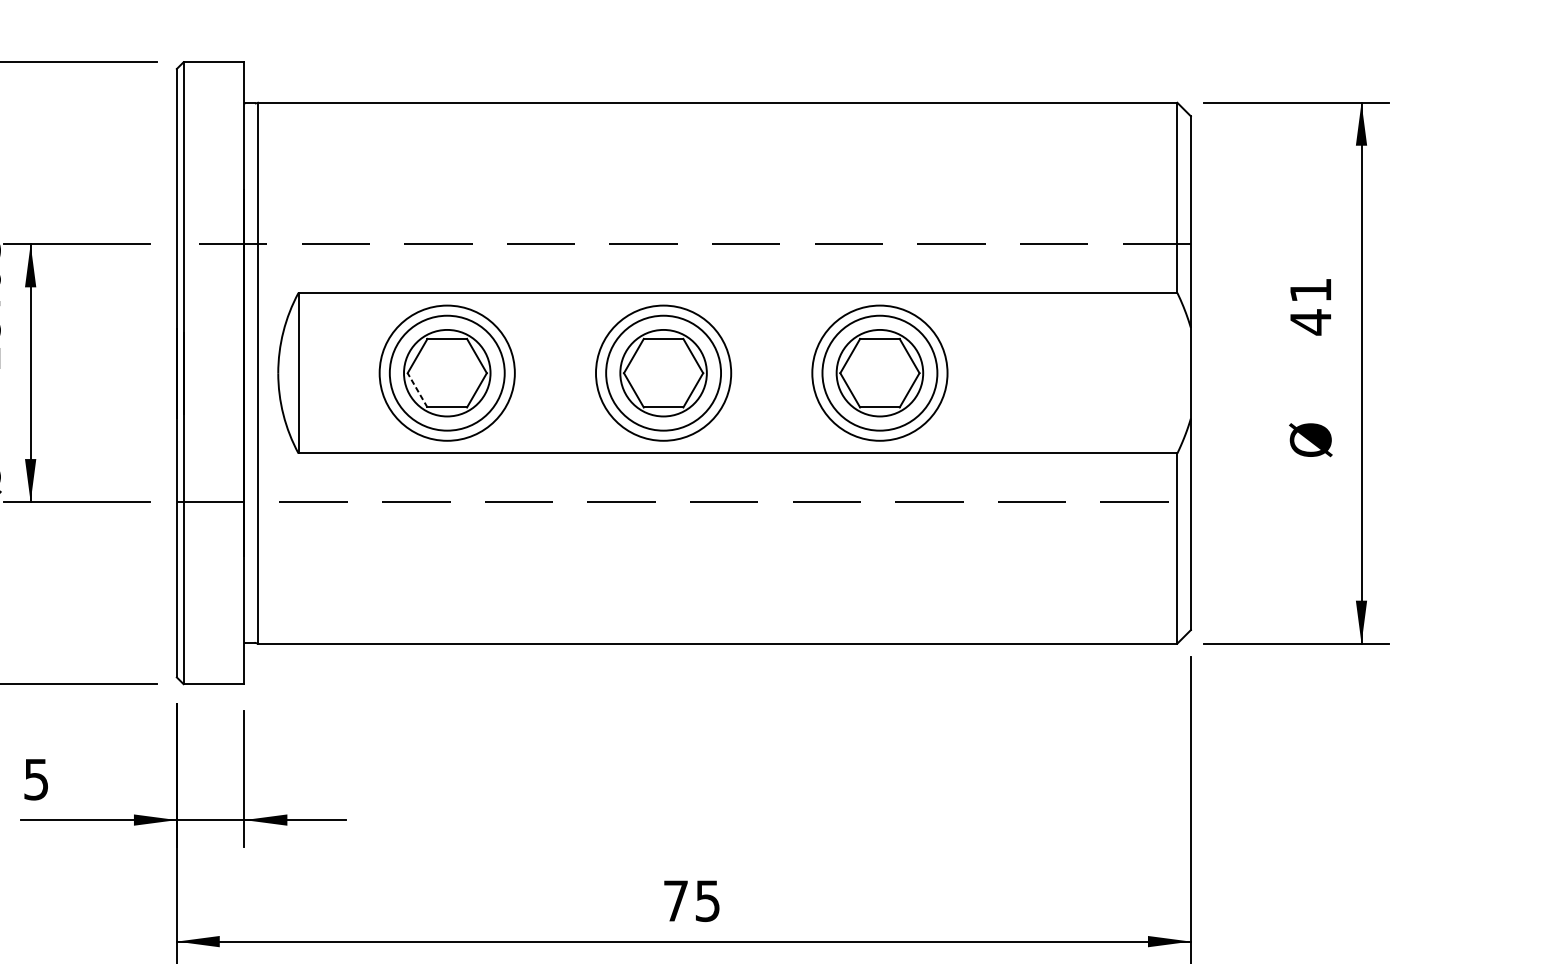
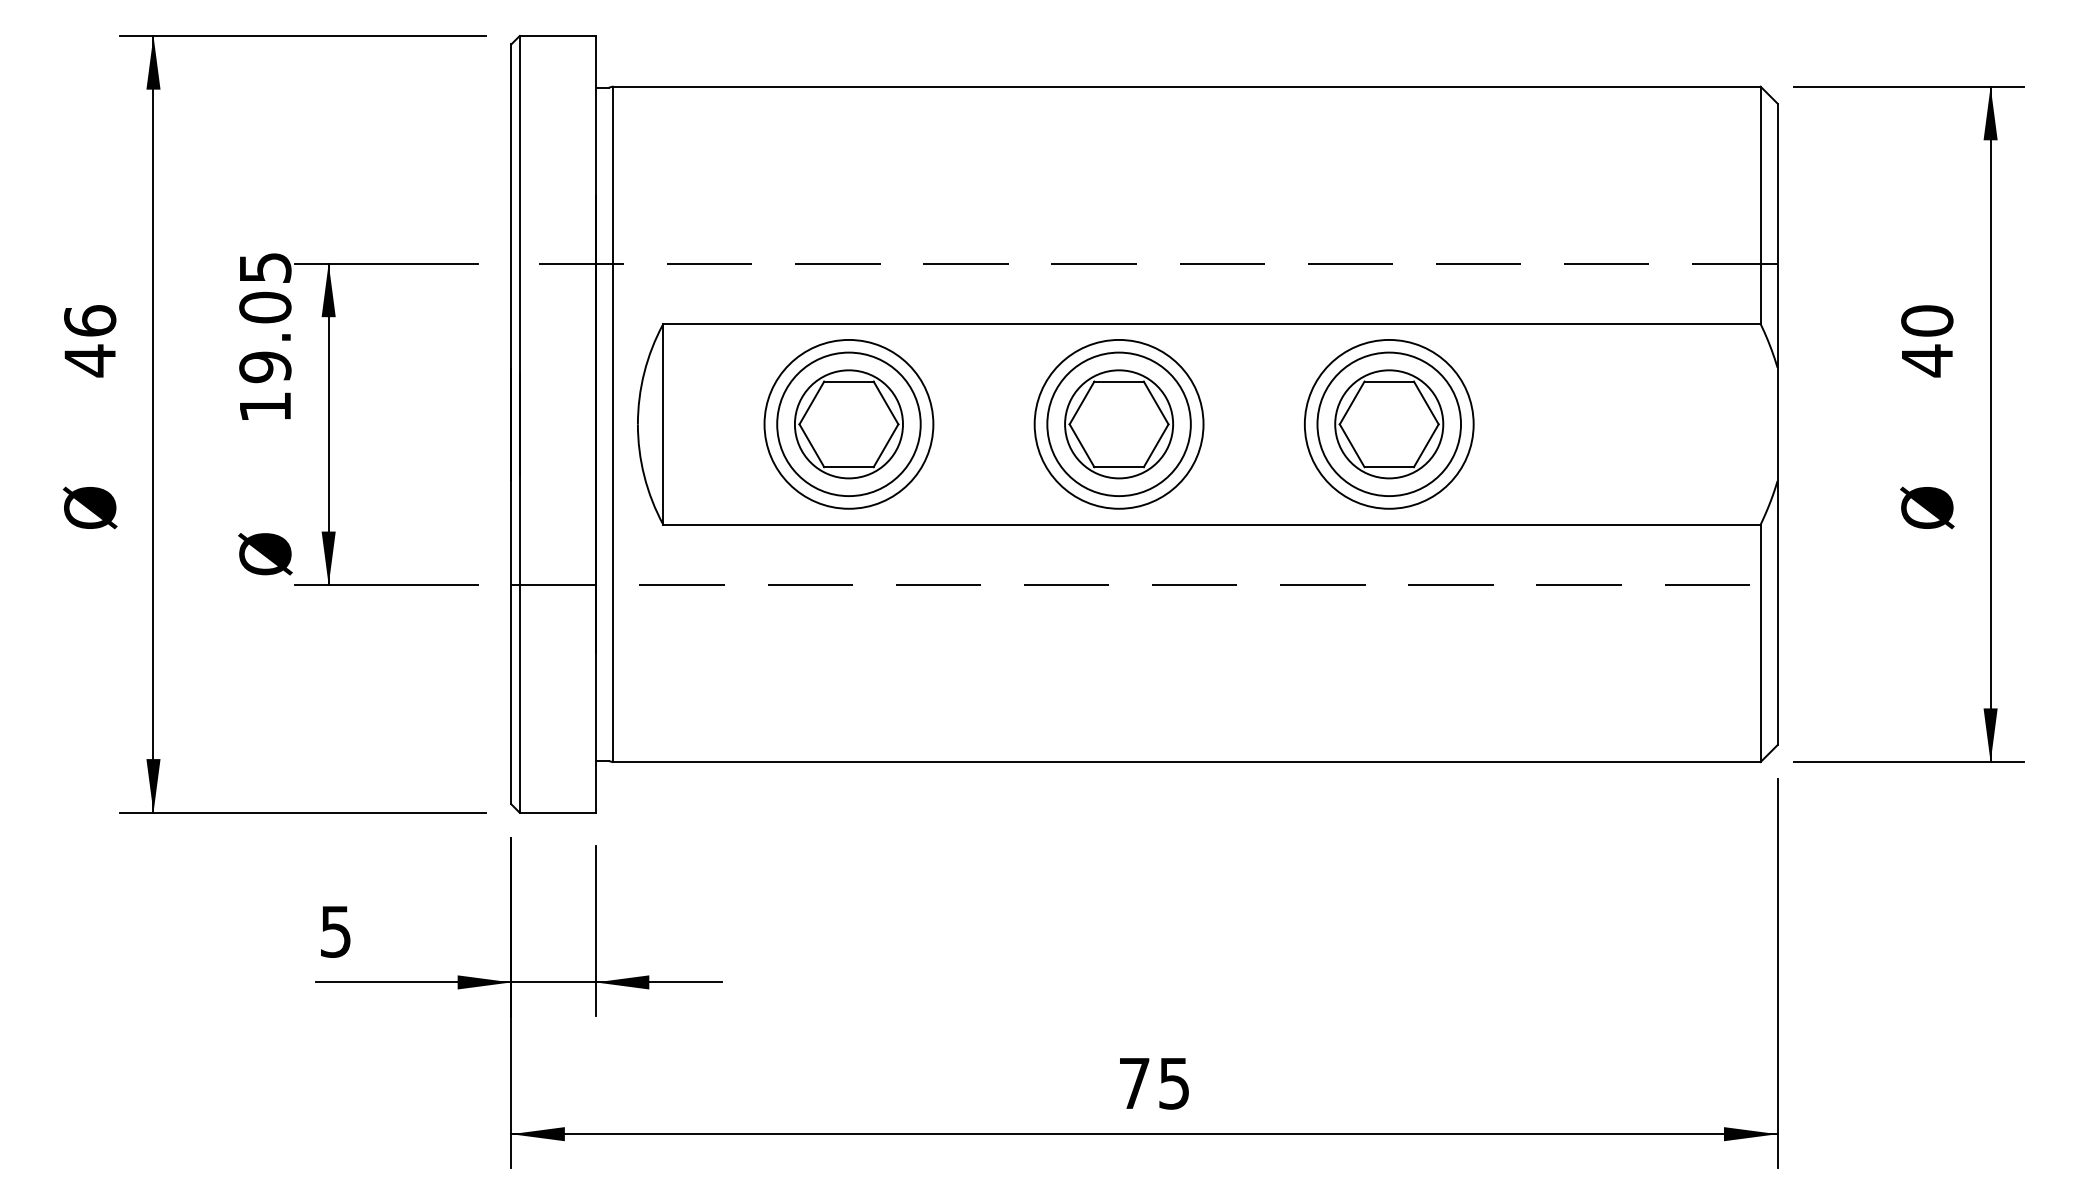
text: (1310, 290) -> (1927, 320), 41 -> 40
line: (417, 390) -> (811, 445), dashed -> solid

